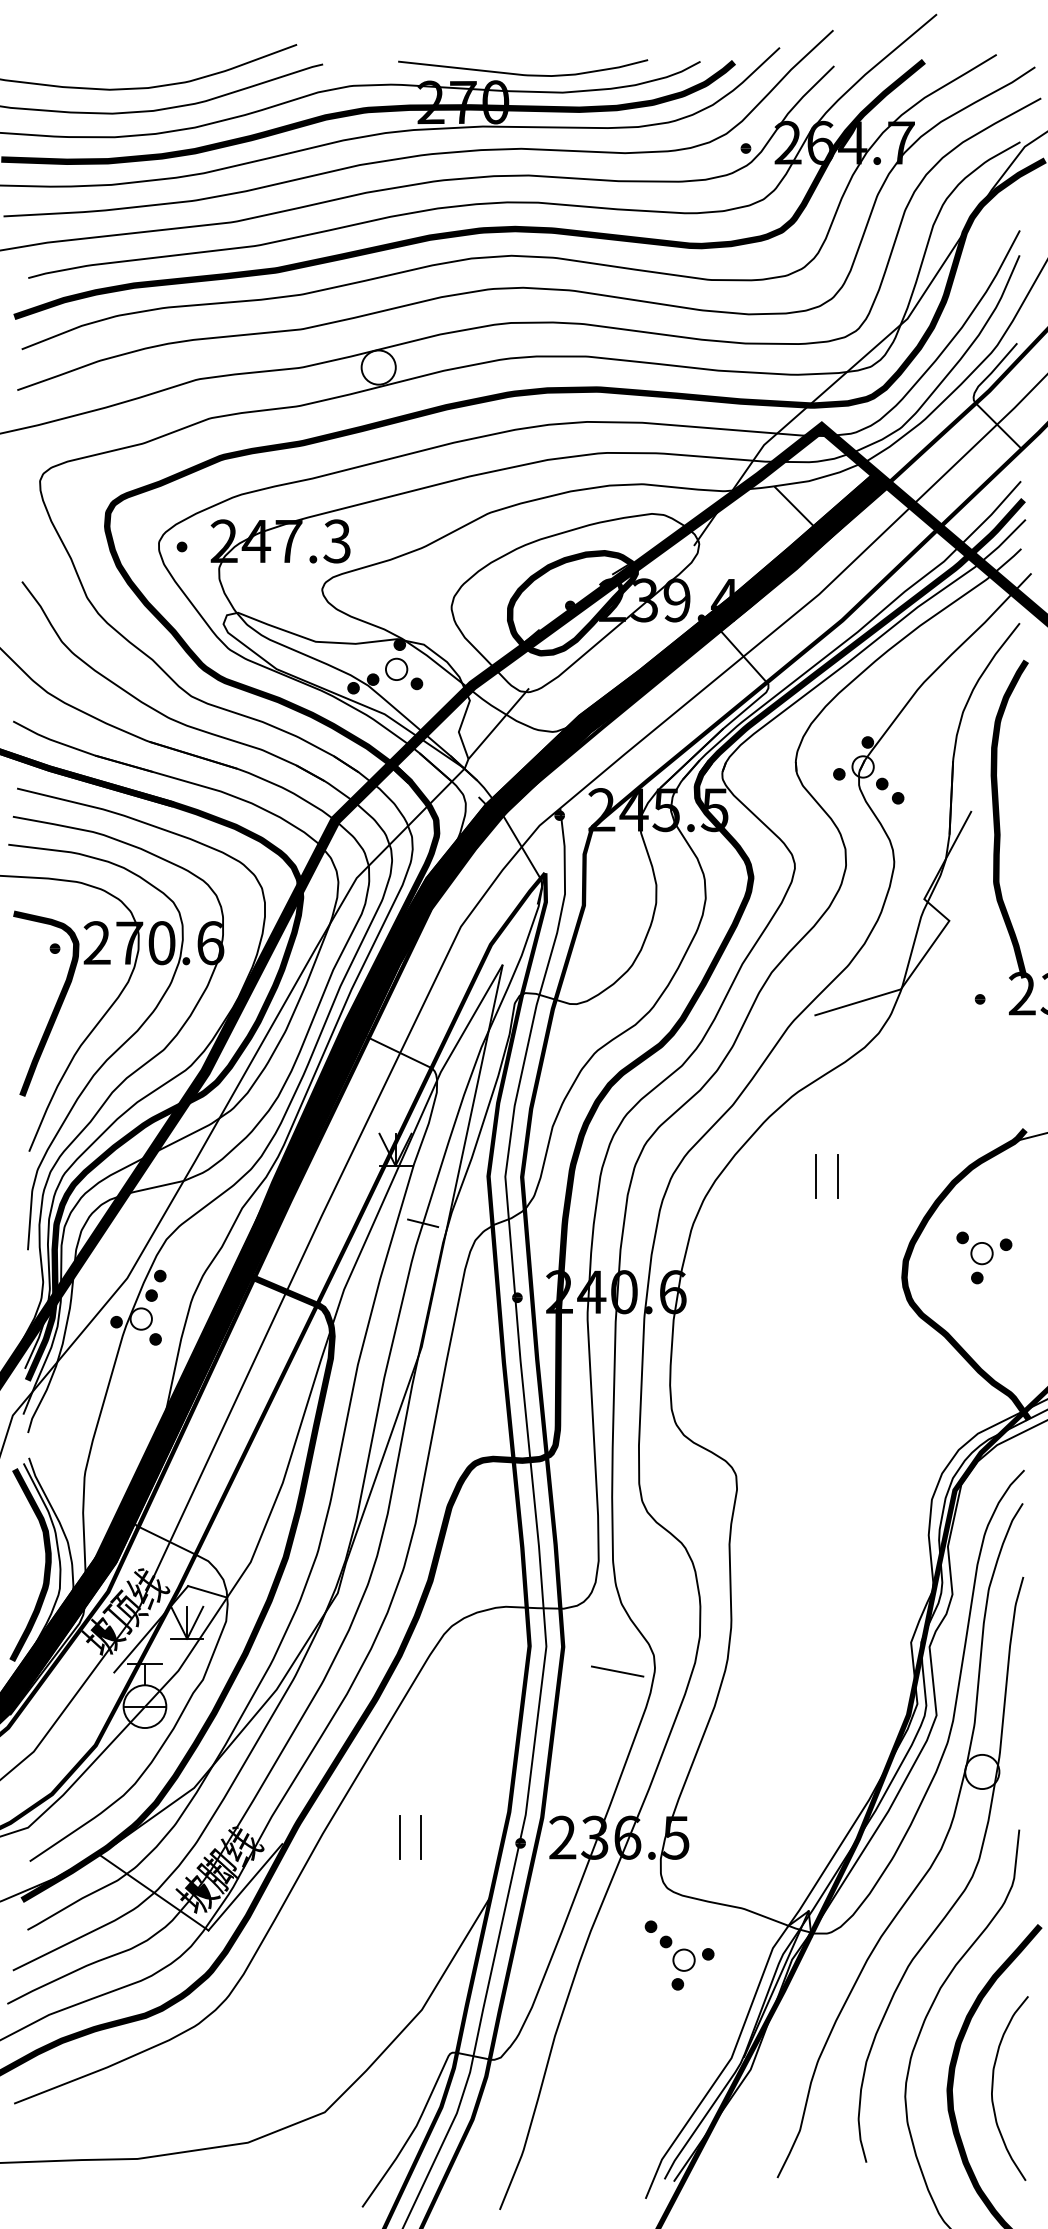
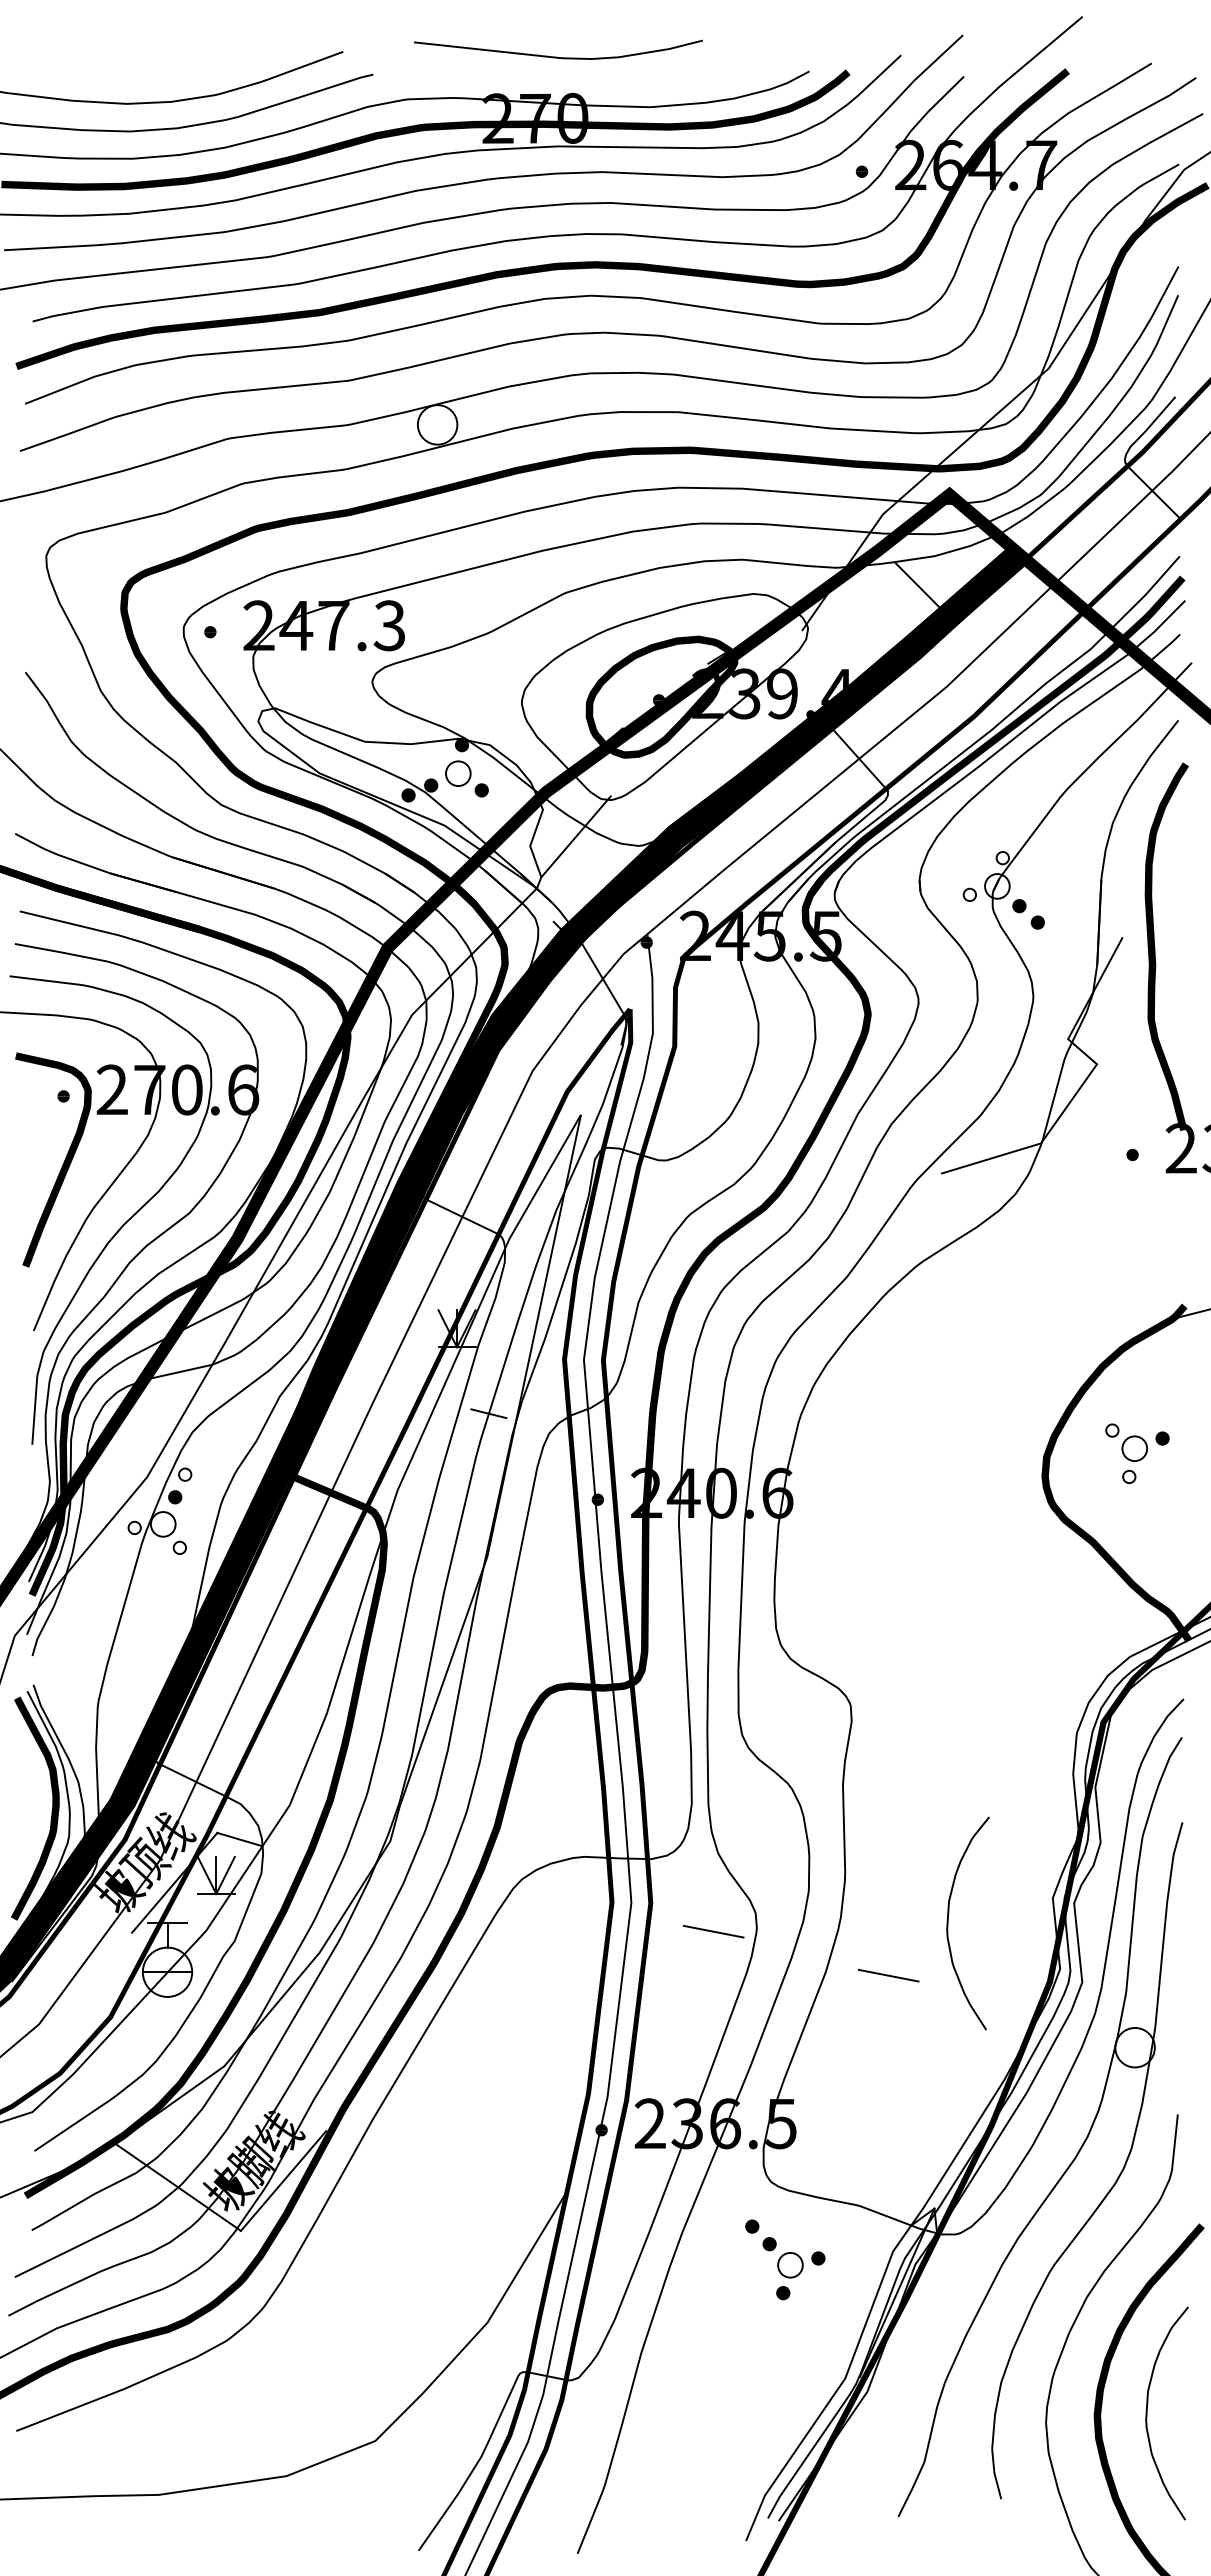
curve: (522, 73) -> (557, 56), moved
fill: (867, 741) -> (1002, 857), removed
fill: (839, 773) -> (969, 894), removed
line: (816, 1176) -> (943, 1359), removed
line: (837, 1176) -> (967, 1359), removed
fill: (962, 1237) -> (1112, 1430), removed
fill: (160, 1275) -> (185, 1474), removed
fill: (977, 1277) -> (1129, 1476), removed
fill: (116, 1321) -> (134, 1527), removed
fill: (155, 1339) -> (179, 1547), removed
curve: (820, 1664) -> (948, 1923), added
line: (768, 1709) -> (888, 1975), added
line: (400, 1837) -> (462, 2123), removed
line: (421, 1837) -> (486, 2123), removed

